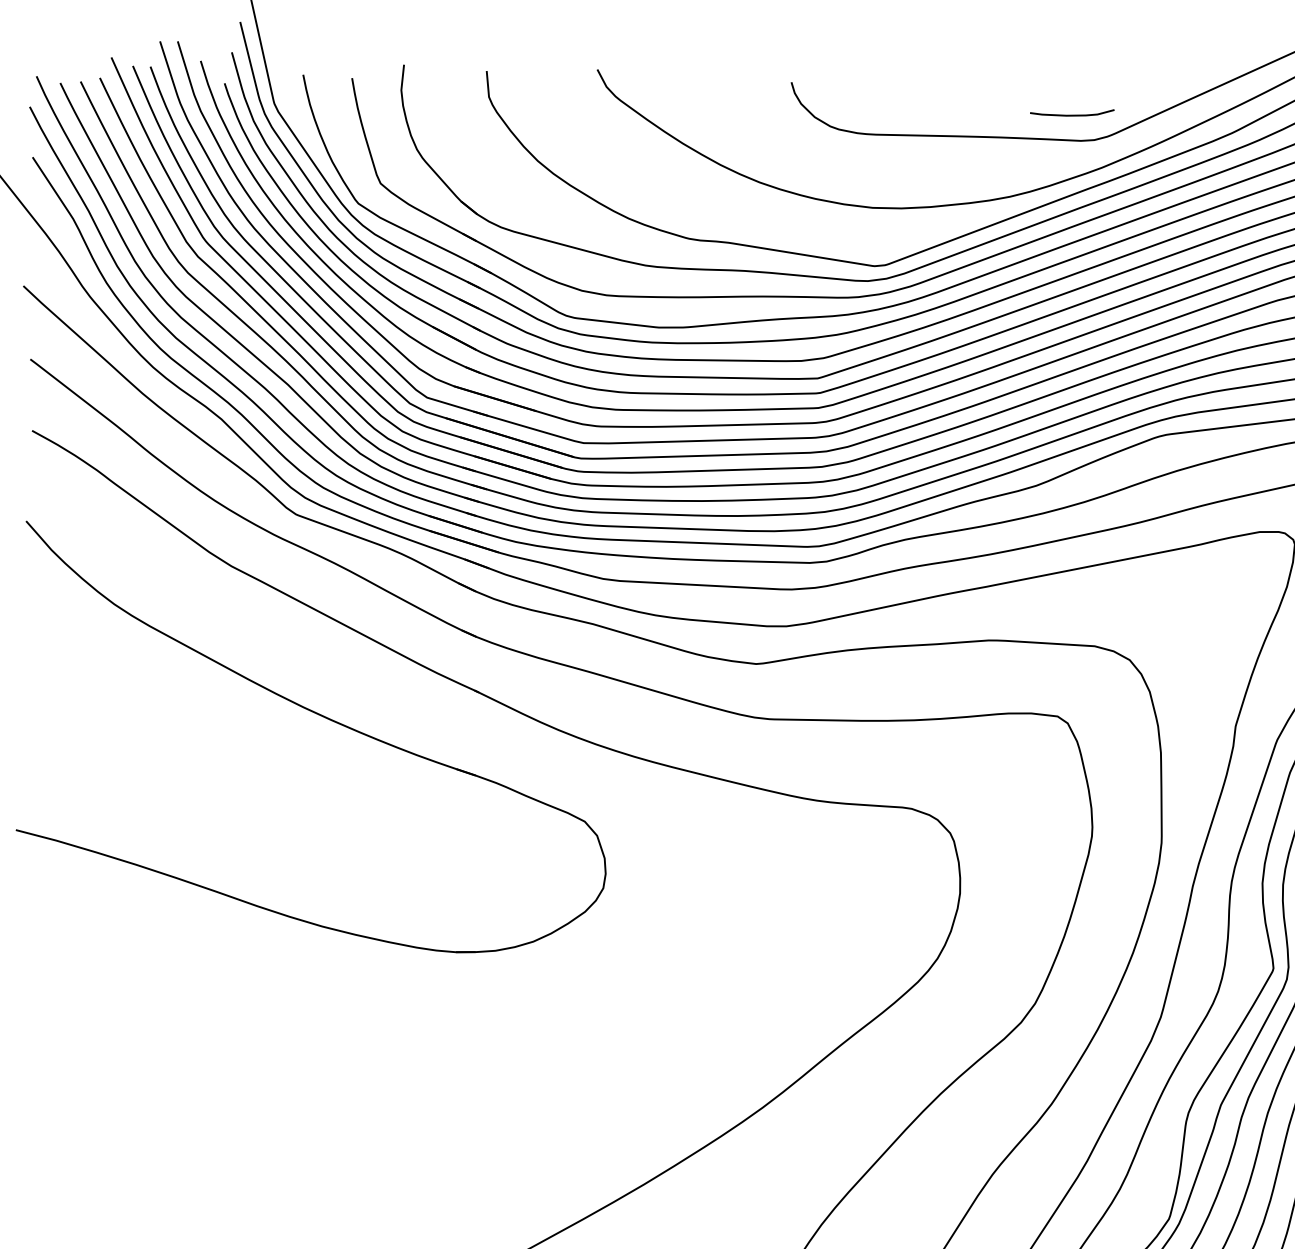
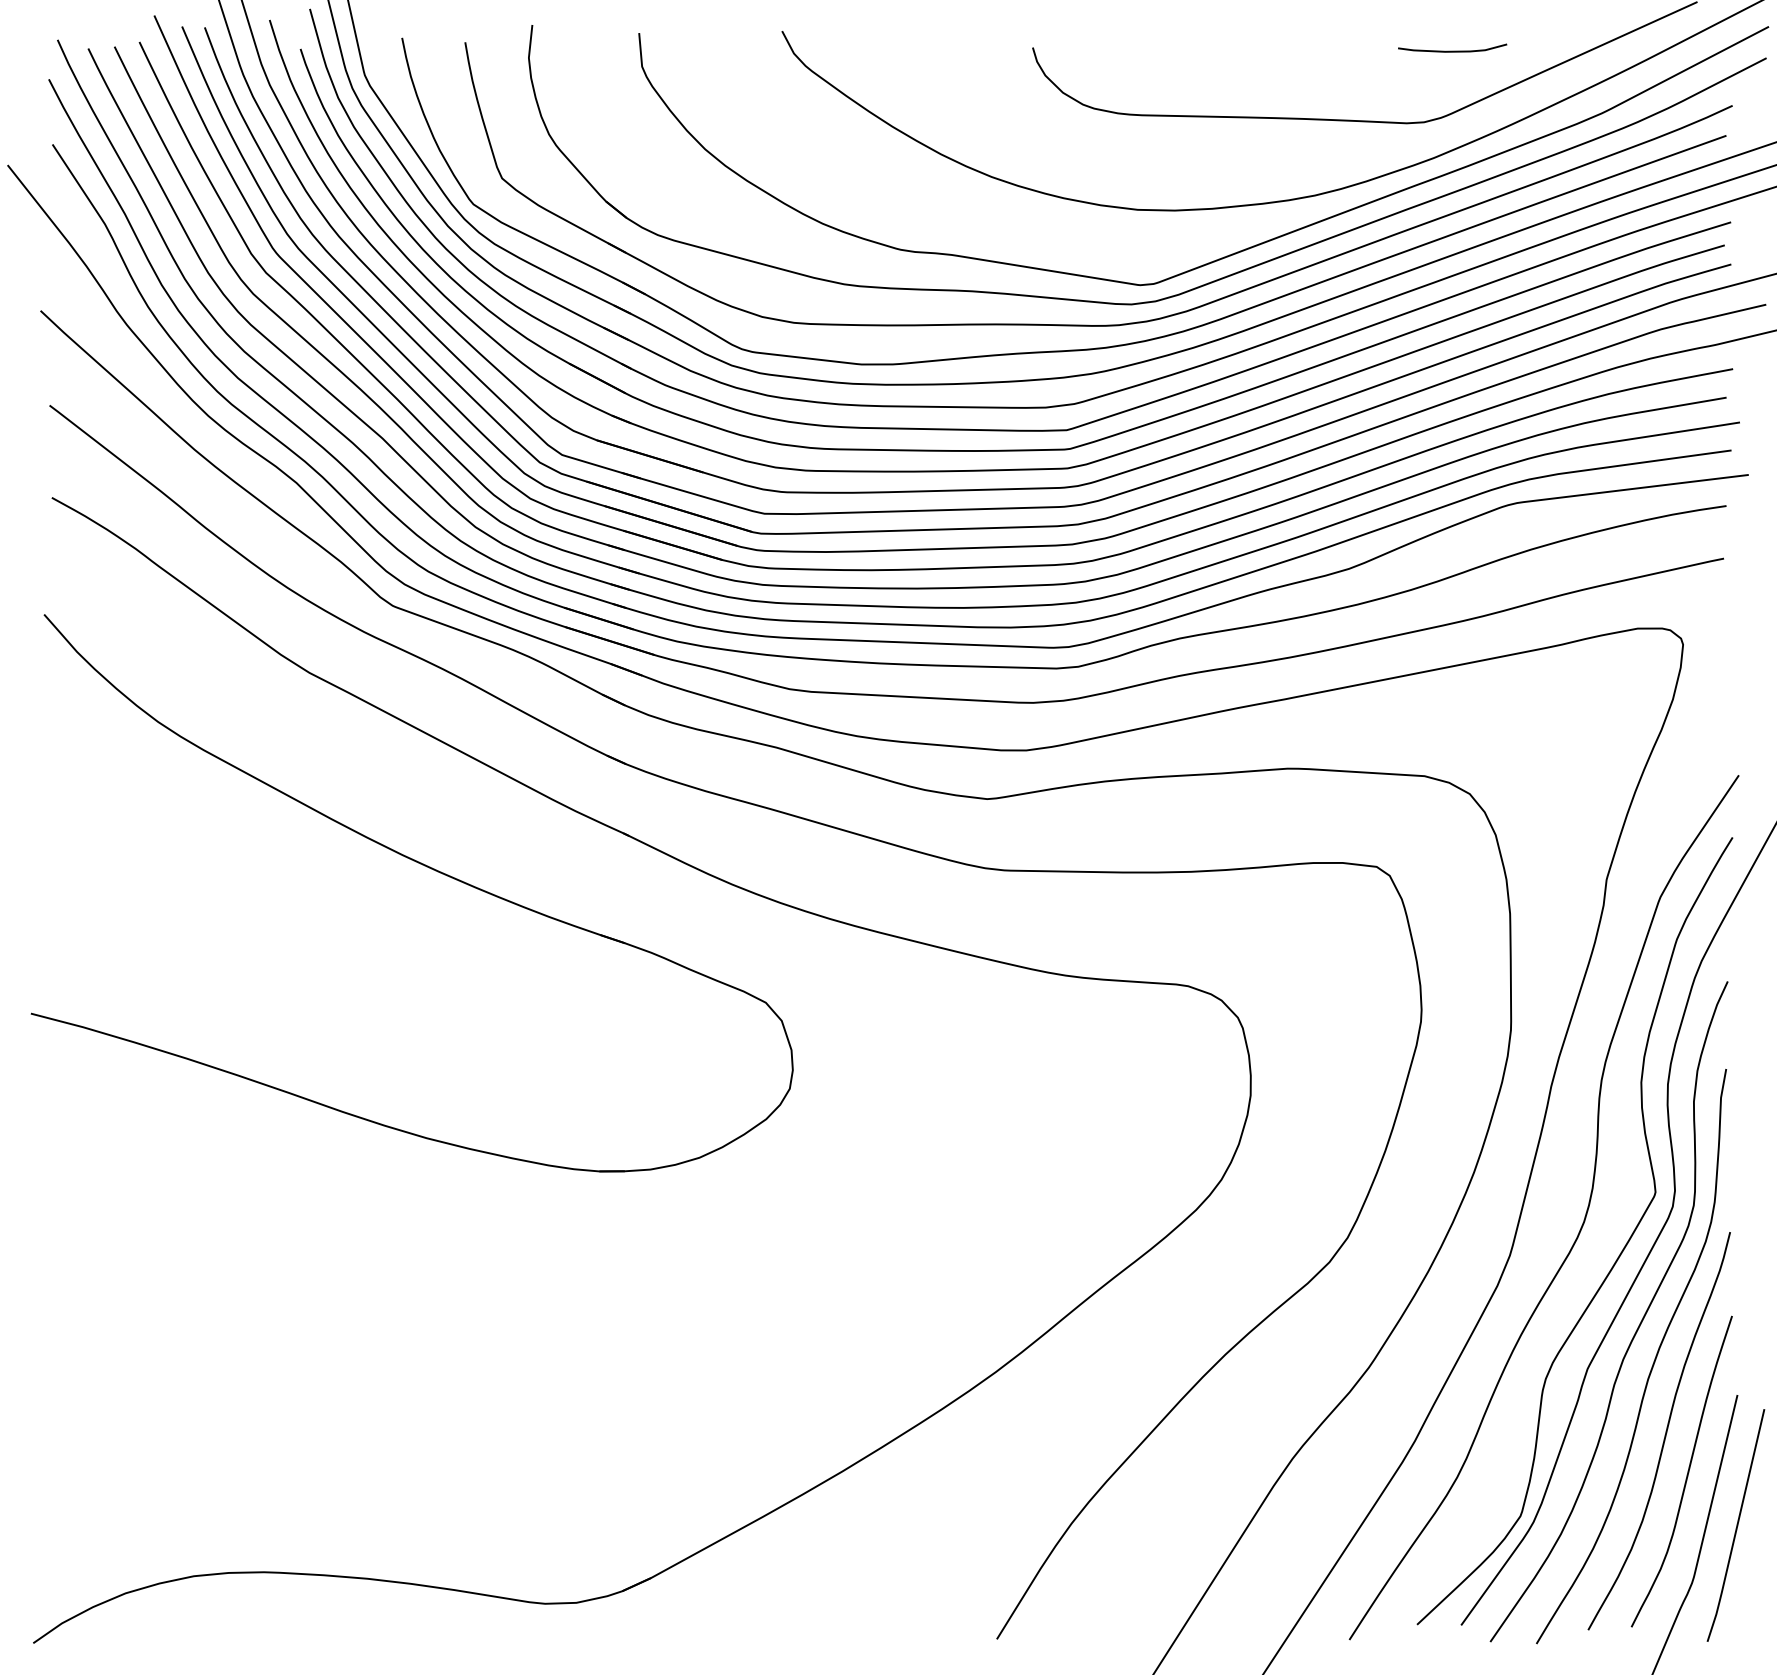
curve: (1072, 114) -> (1452, 50), moved

